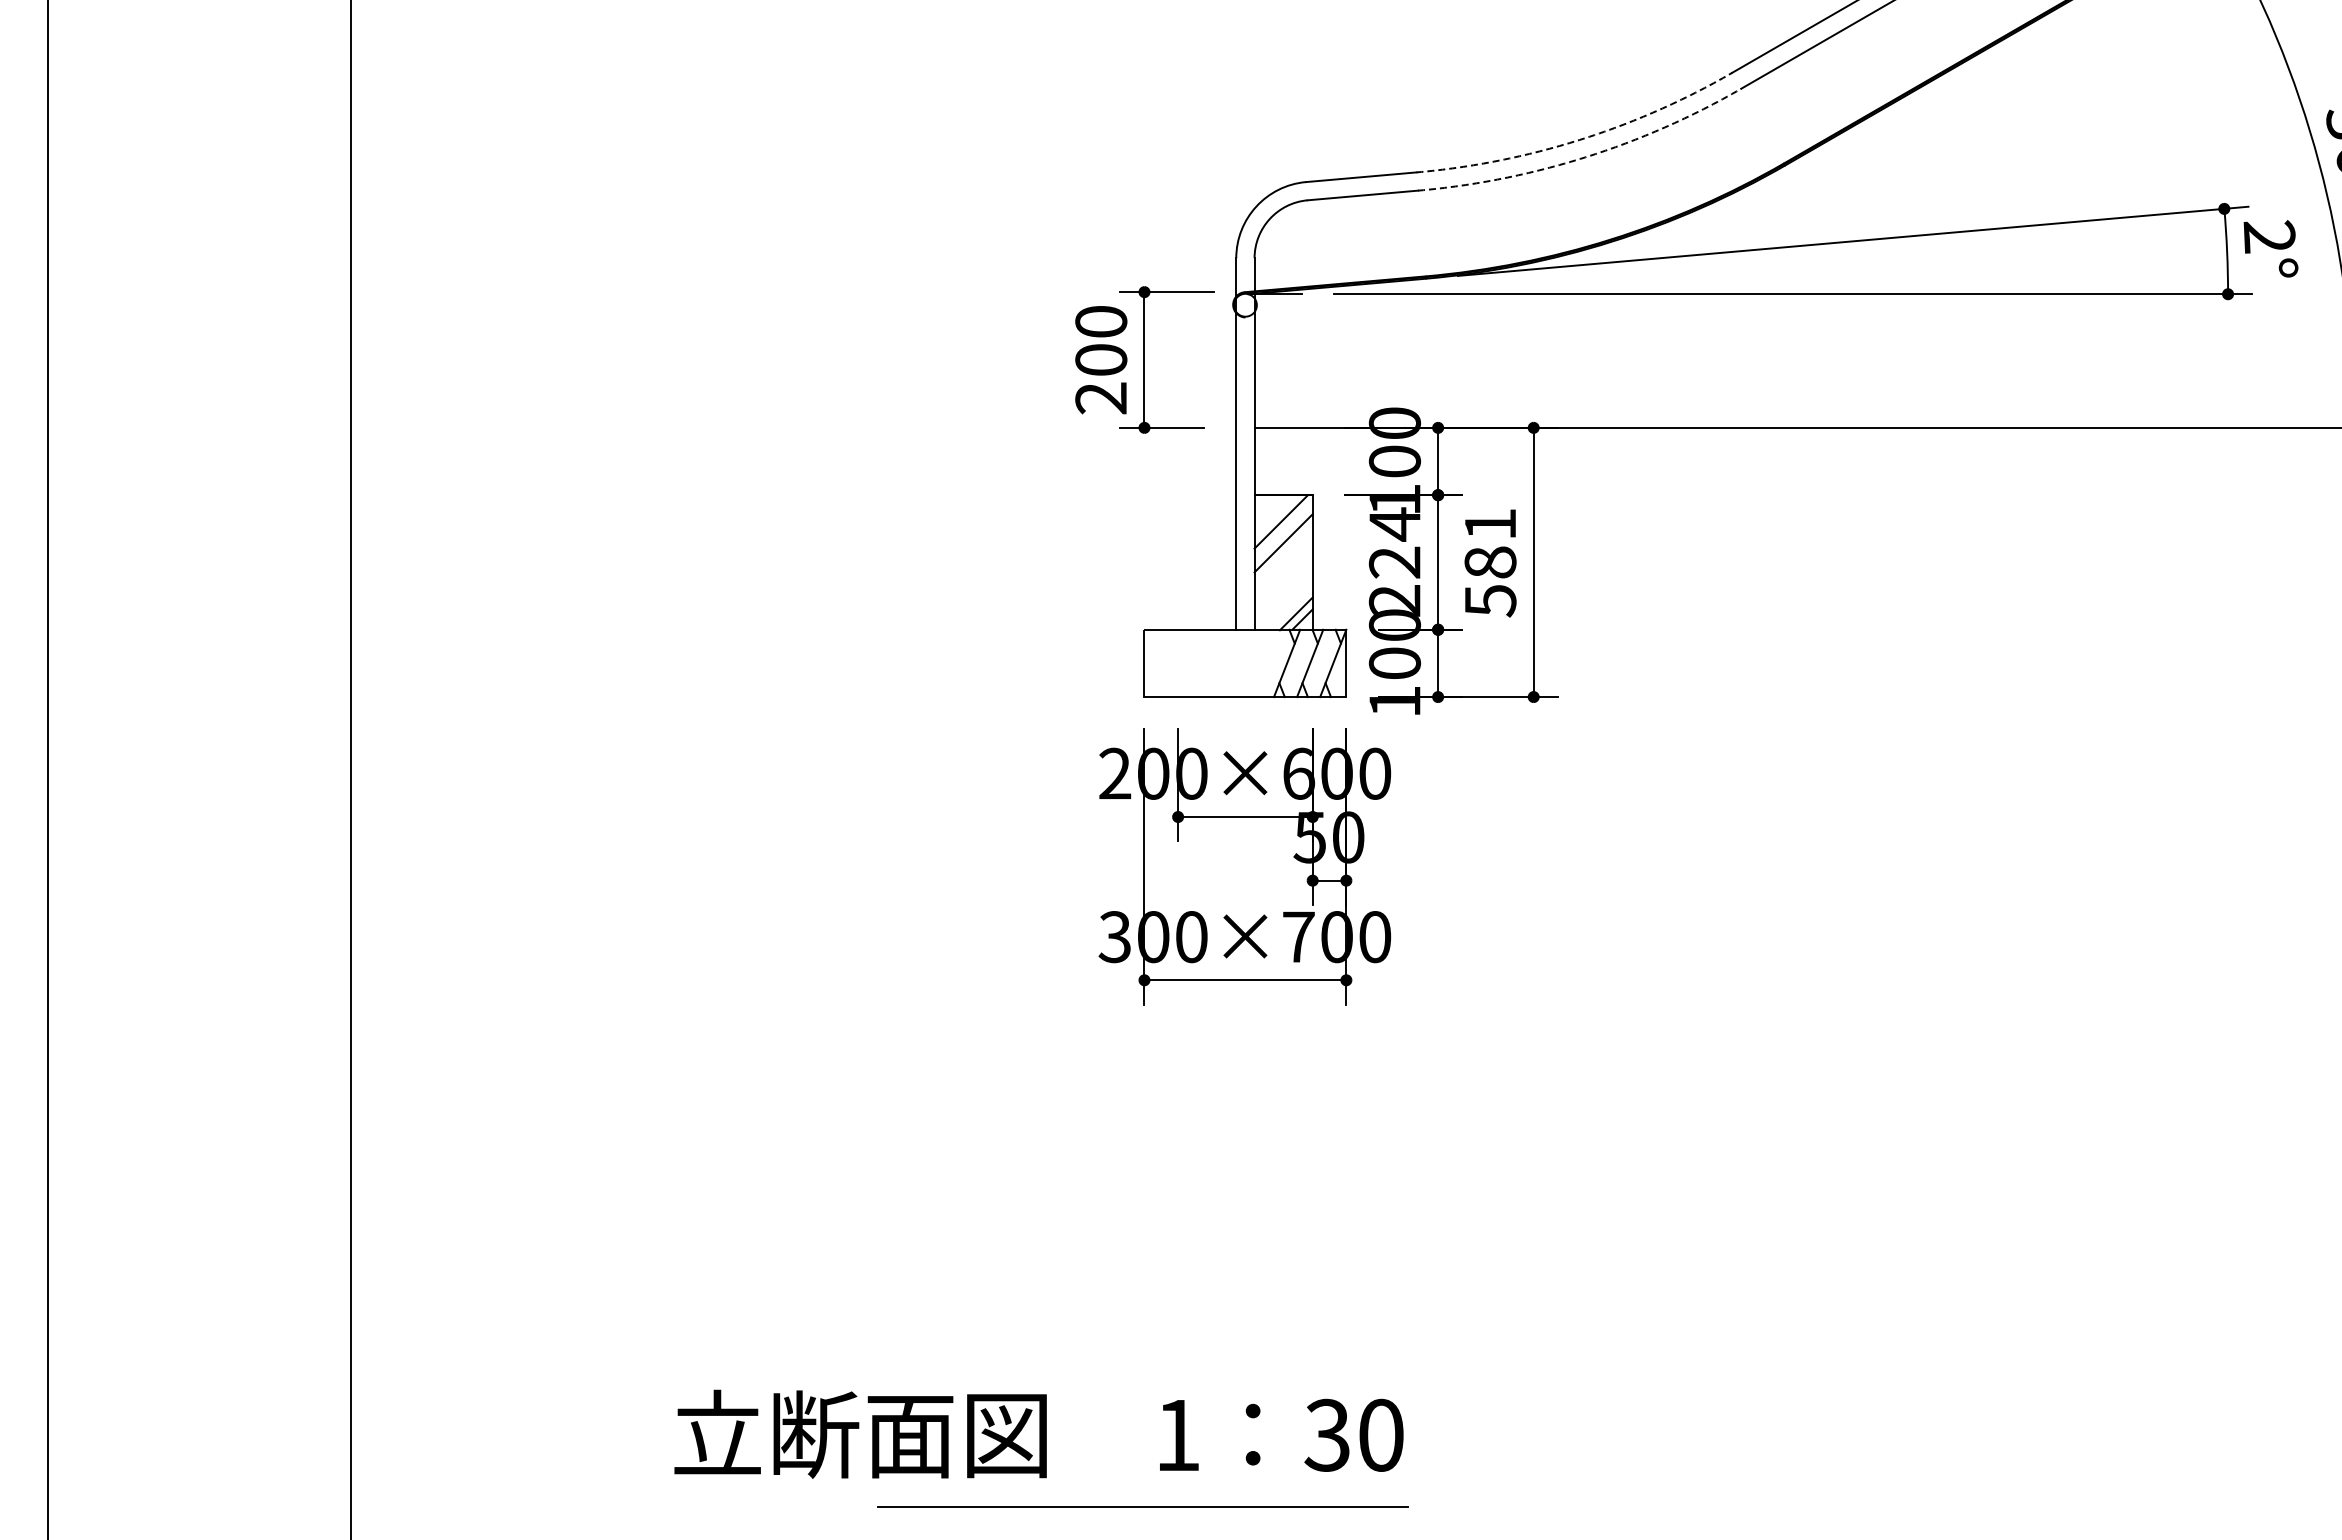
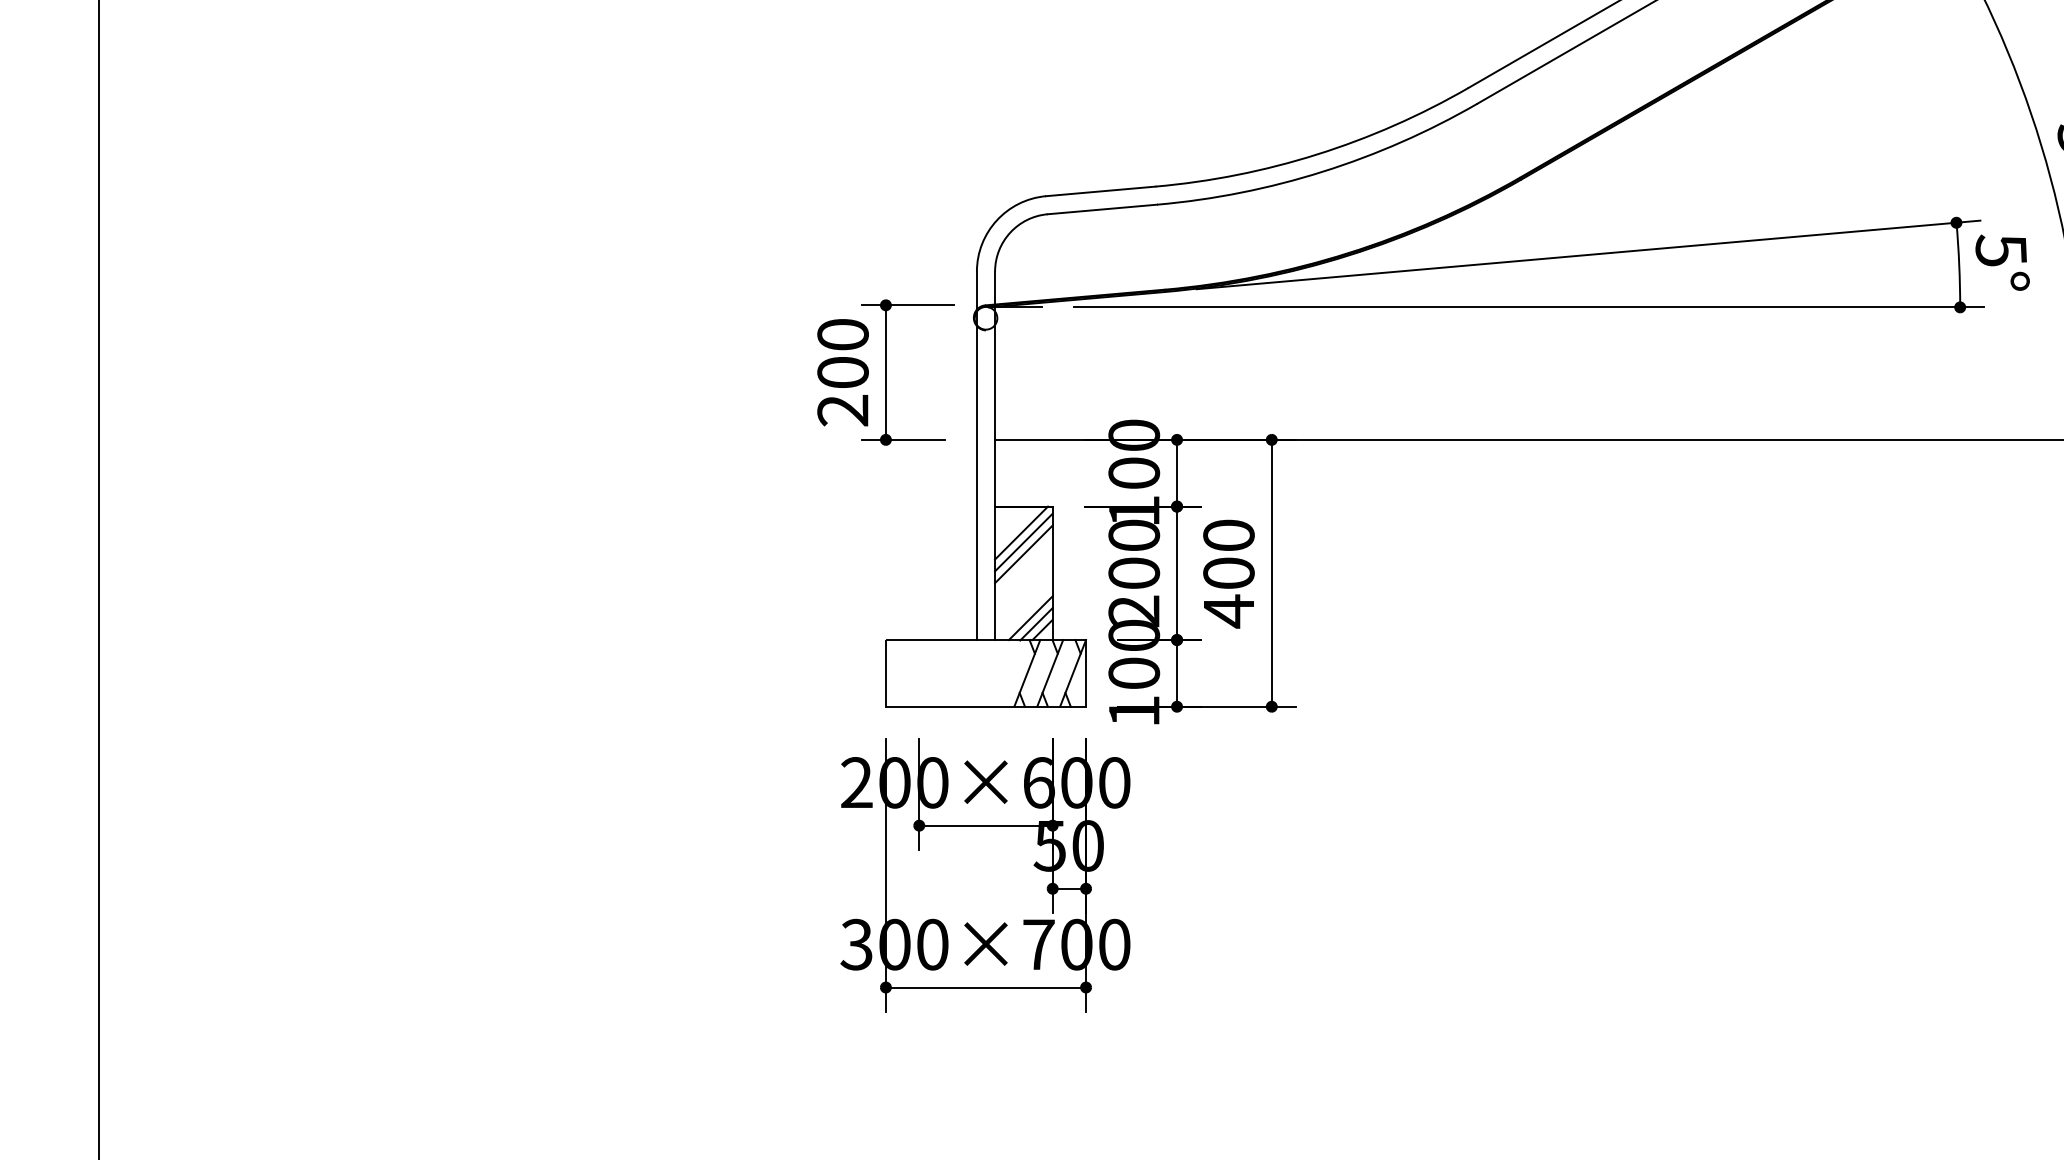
arc: (1579, 139) -> (1317, 153), dashed -> solid
arc: (1585, 157) -> (1323, 171), dashed -> solid
text: (2269, 236) -> (2001, 250), 2° -> 5°
line: (1283, 531) -> (1023, 542), added
text: (1394, 542) -> (1133, 553), 224 -> 200
text: (1490, 563) -> (1228, 574), 581 -> 400
line: (1290, 607) -> (1030, 617), added

